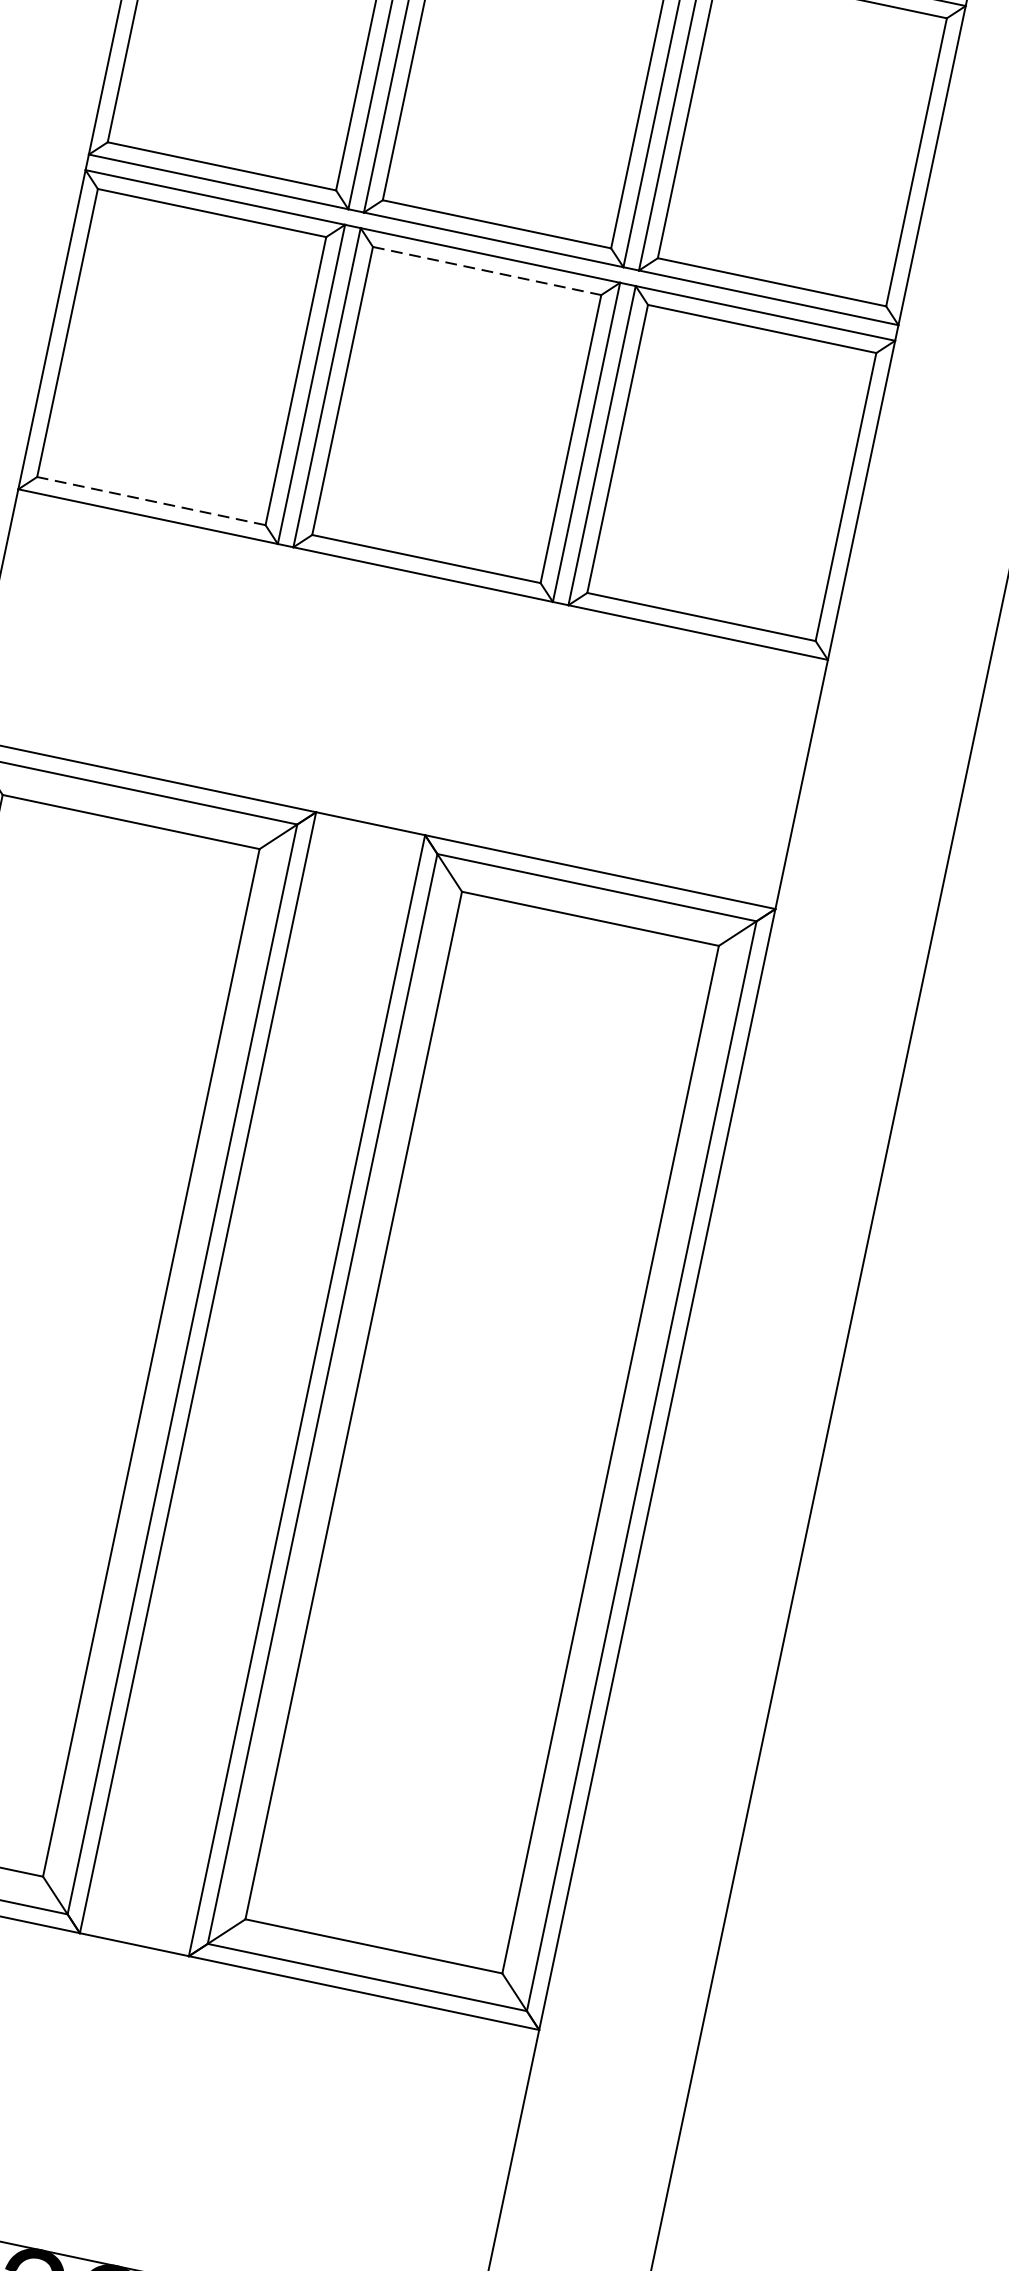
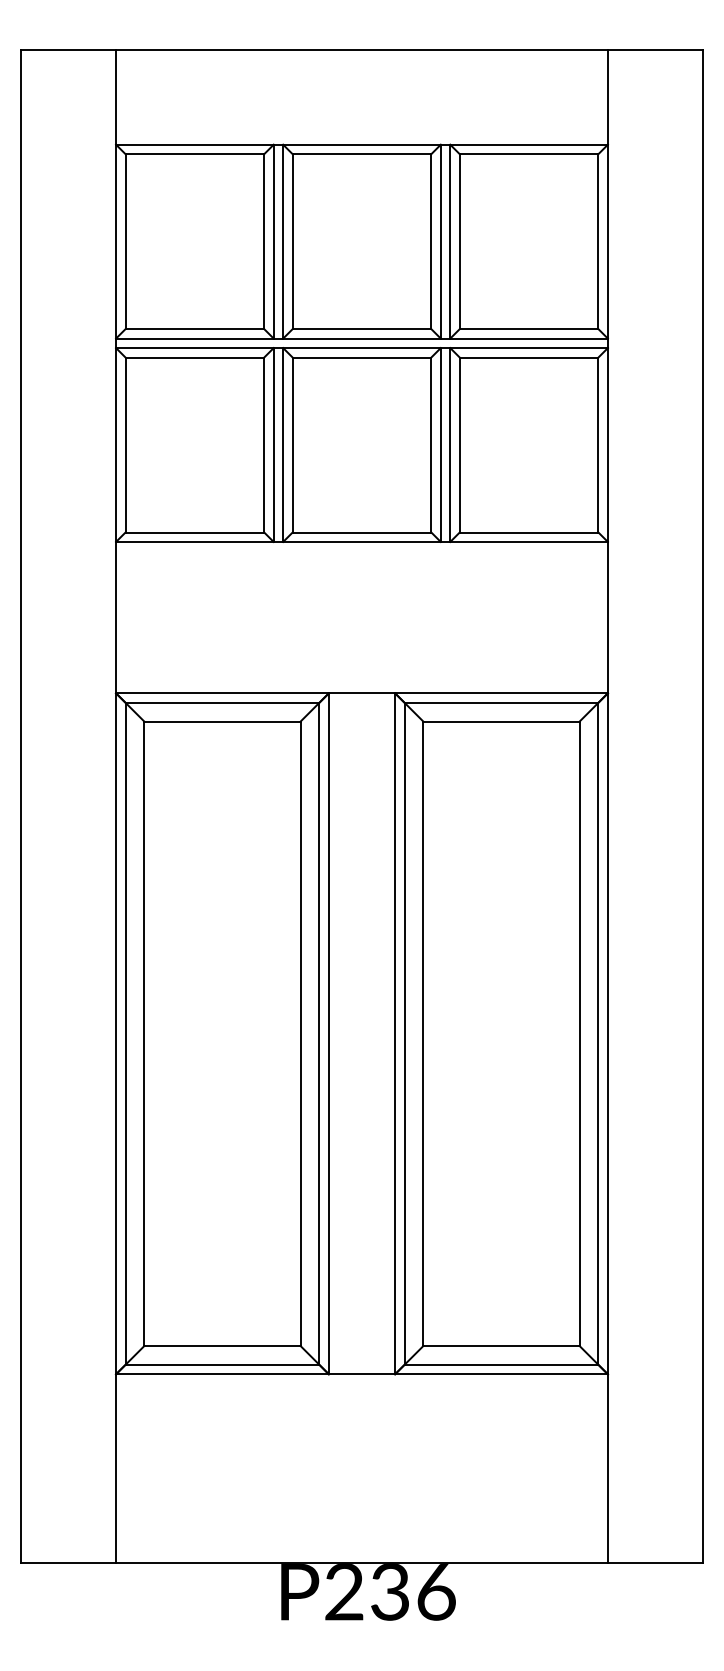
line: (487, 271) -> (362, 357), dashed -> solid
line: (150, 500) -> (194, 532), dashed -> solid

